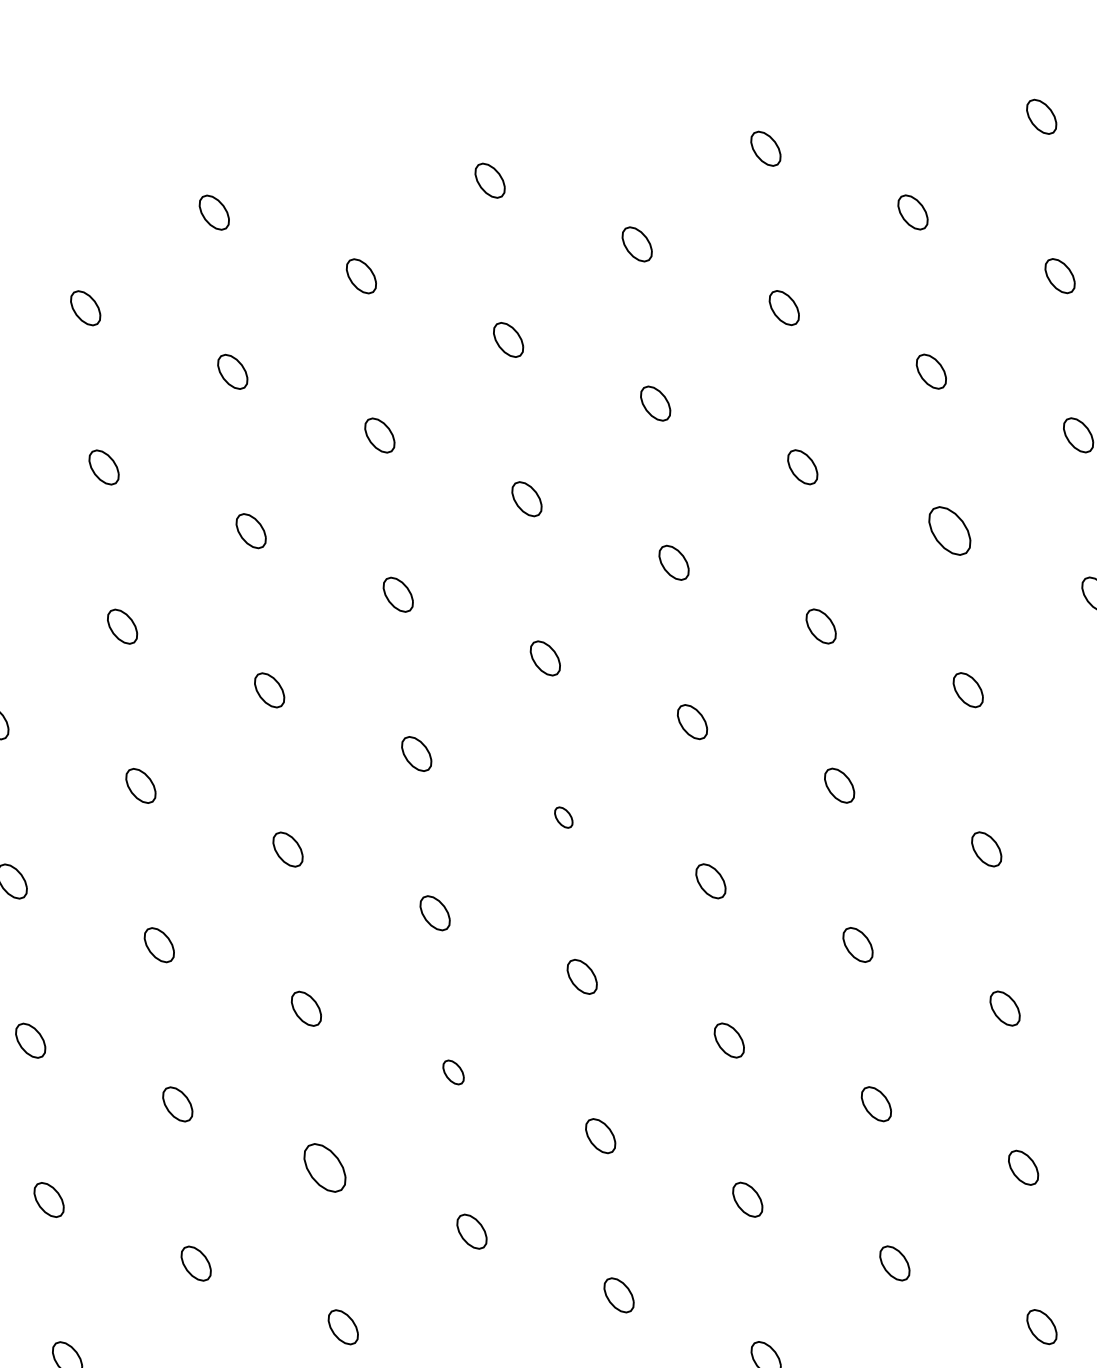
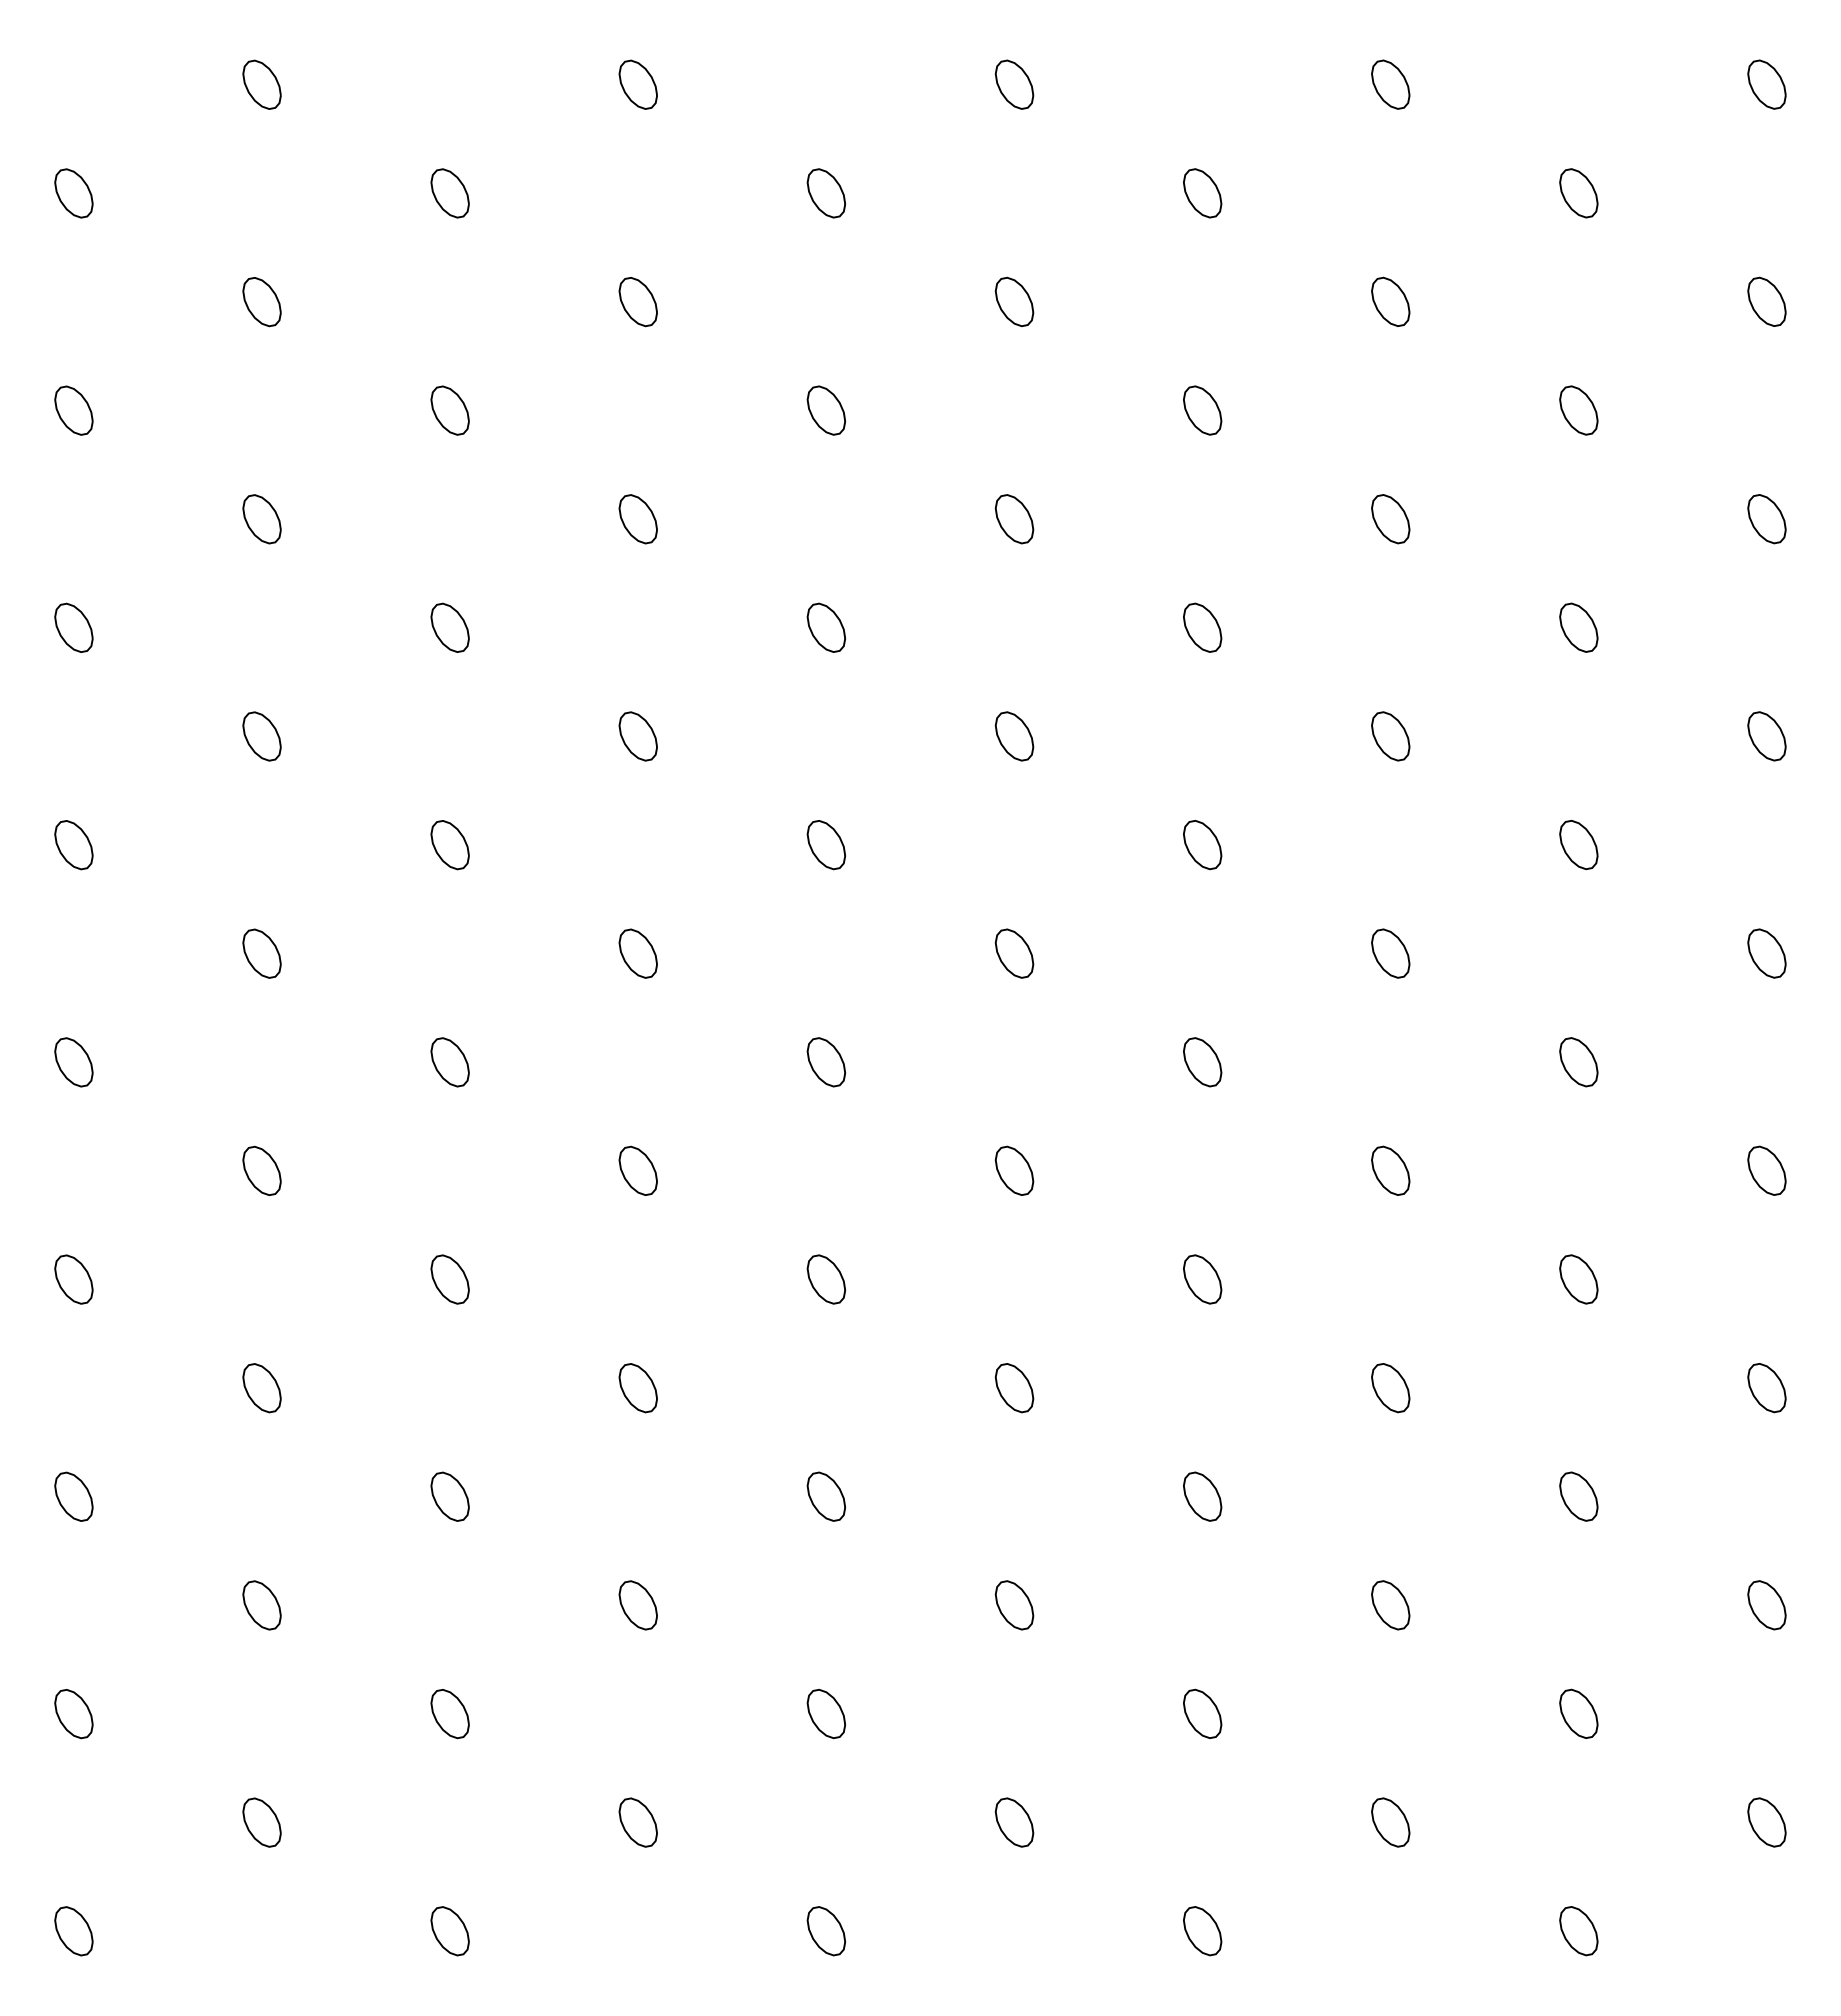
part: (949, 530) -> (1578, 627), size x0.71
part: (563, 817) -> (1014, 953), size x1.67
part: (453, 1072) -> (826, 1279), size x1.43
part: (324, 1168) -> (637, 1388), size x0.71

